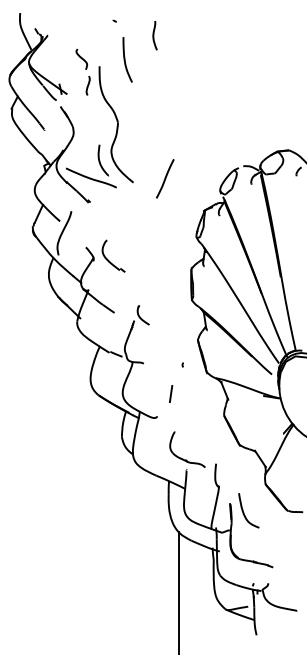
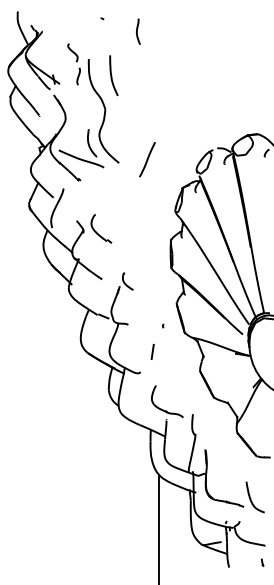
curve: (125, 59) -> (111, 75), moved
curve: (244, 512) -> (251, 498), moved
part: (293, 629) -> (262, 562), added

